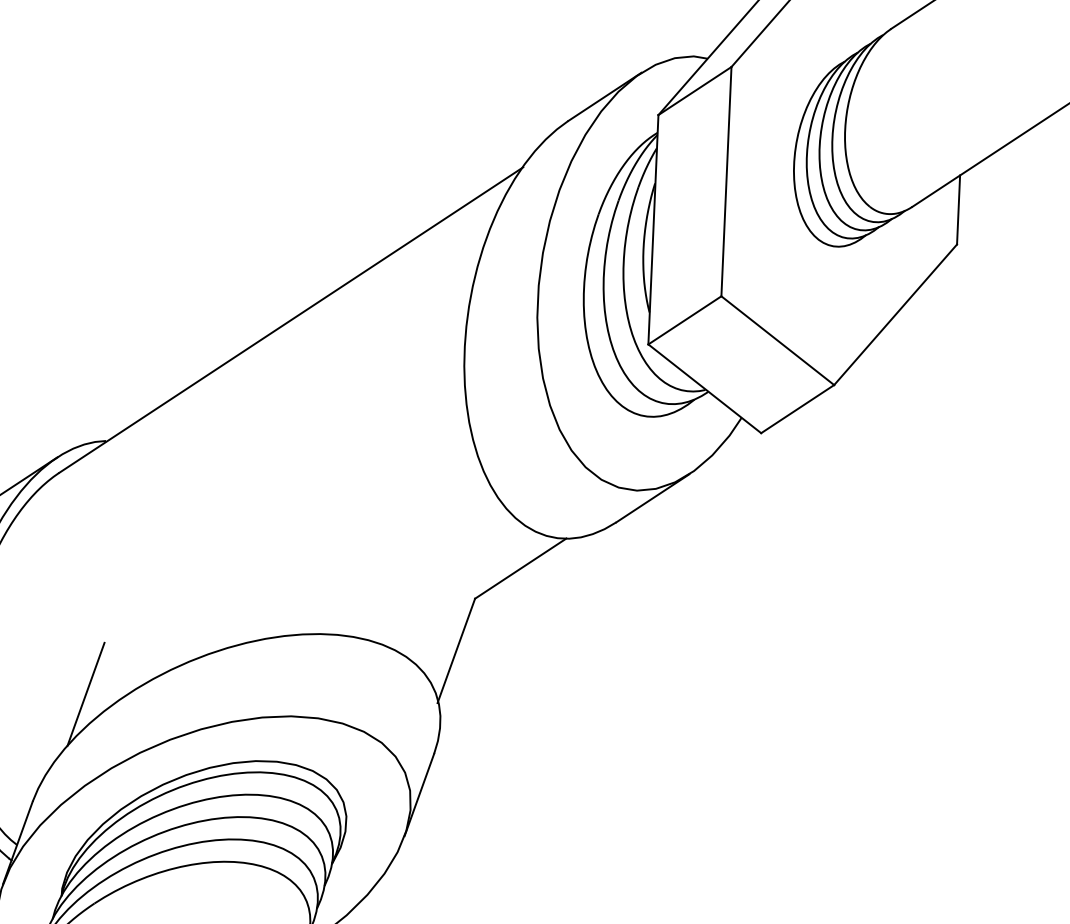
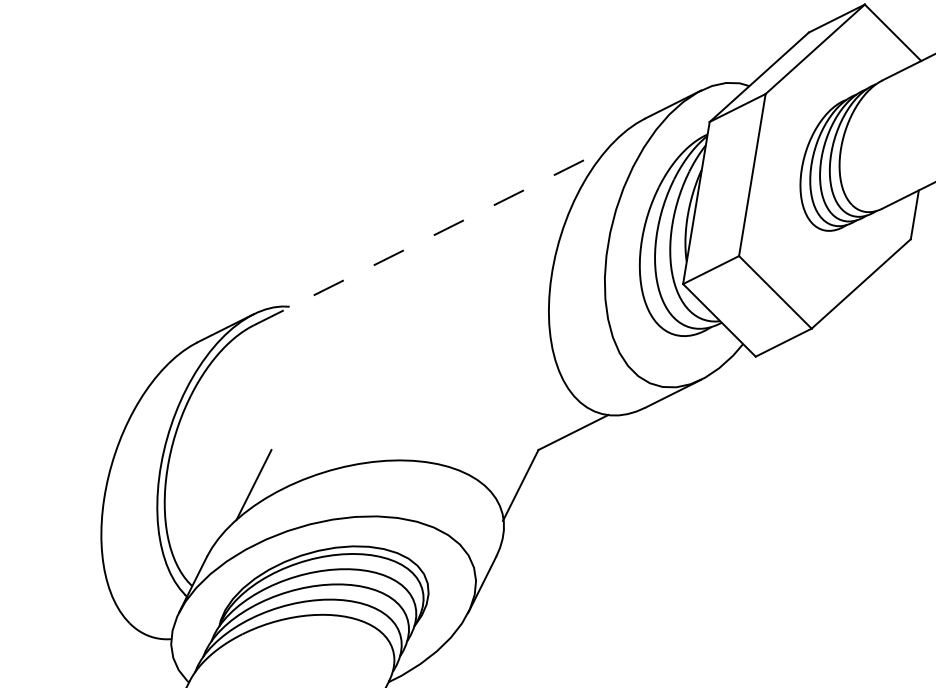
line: (291, 320) -> (431, 236), solid -> dashed

